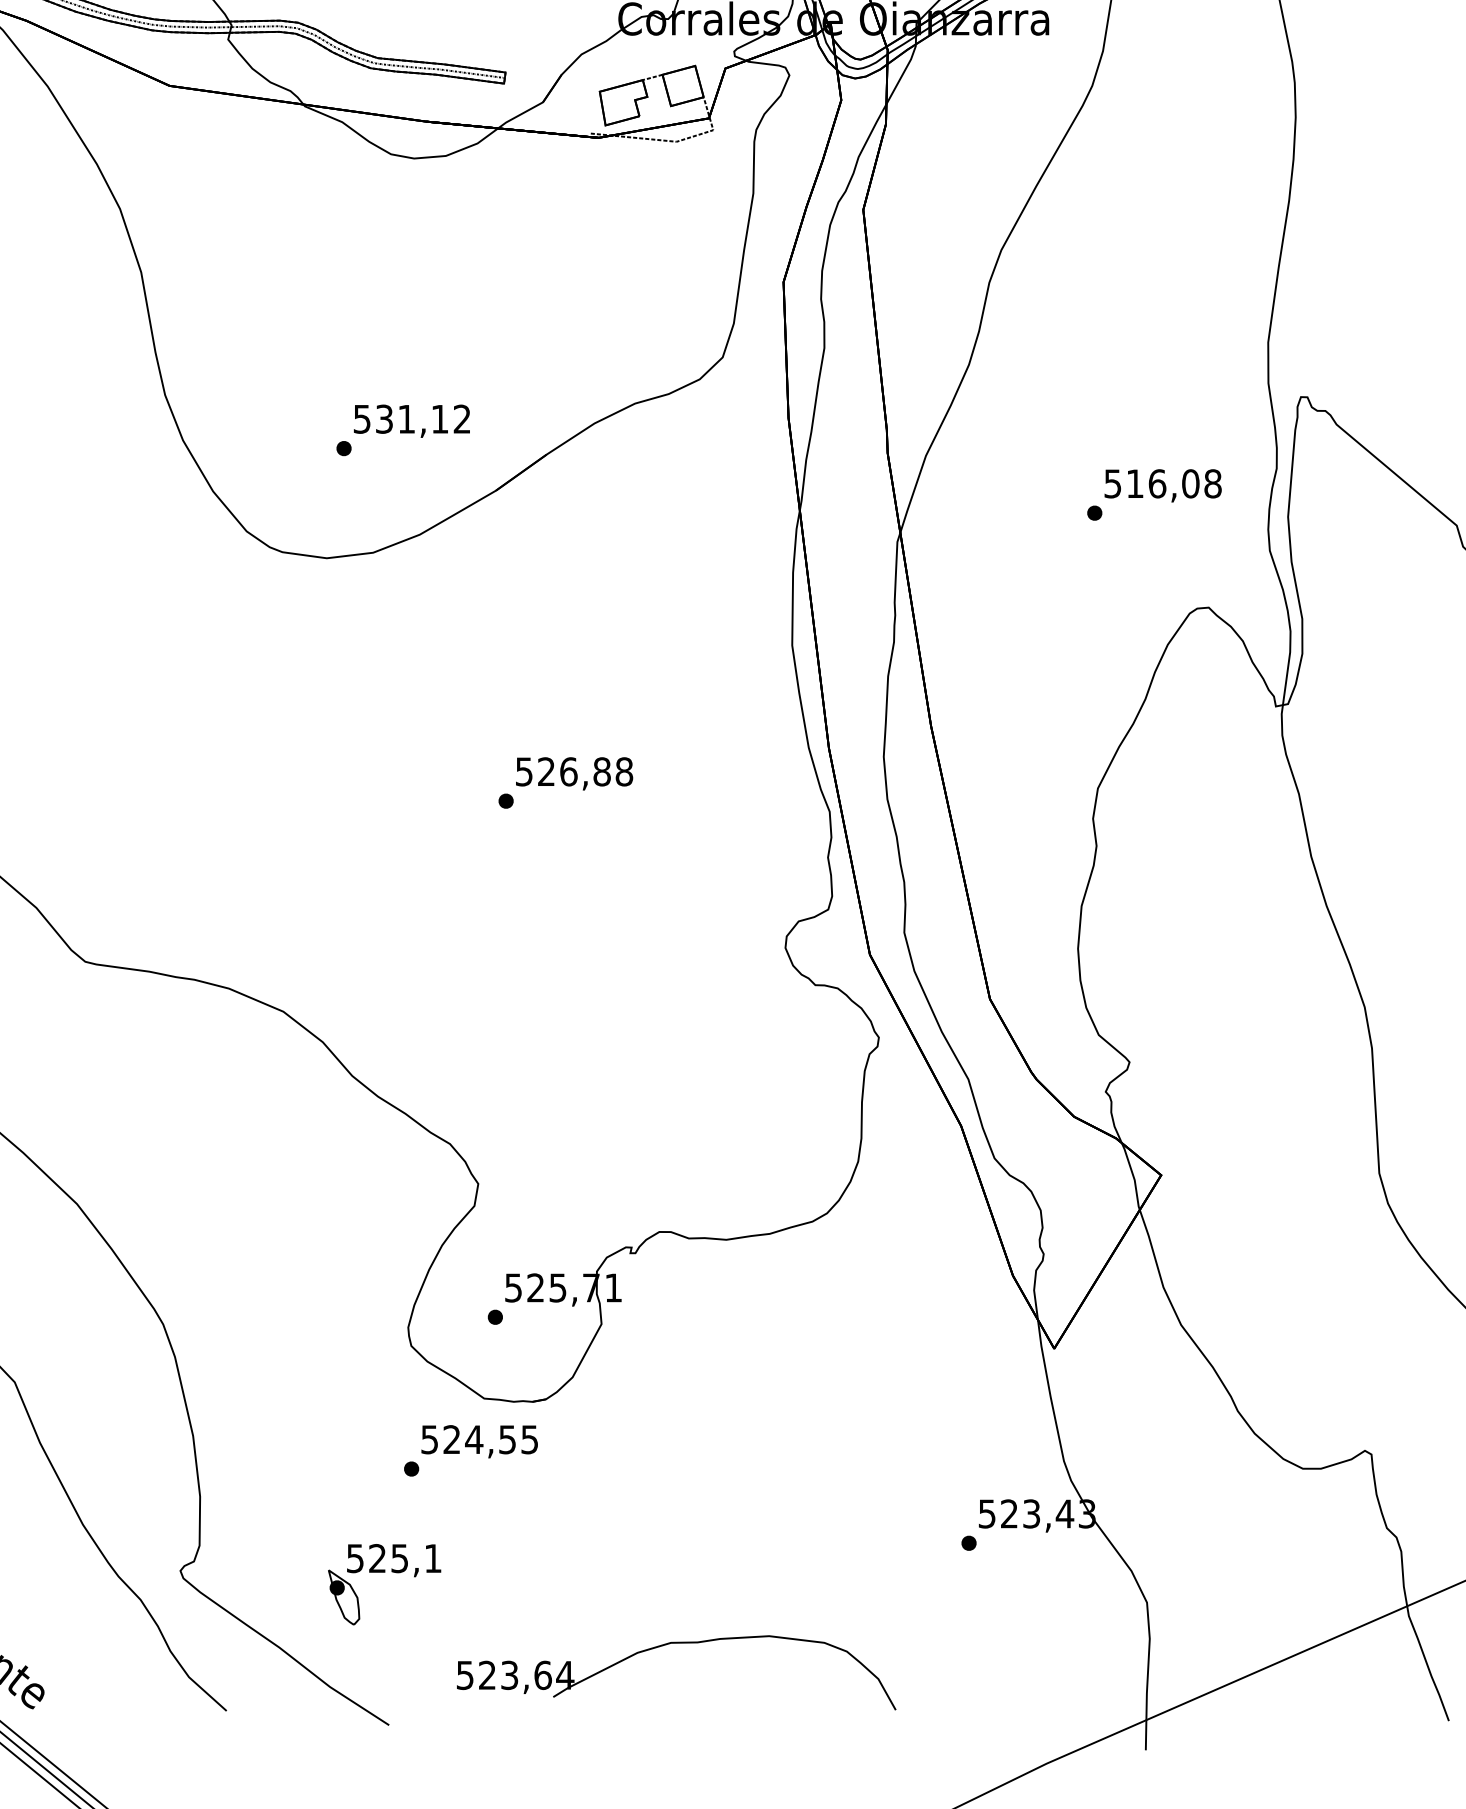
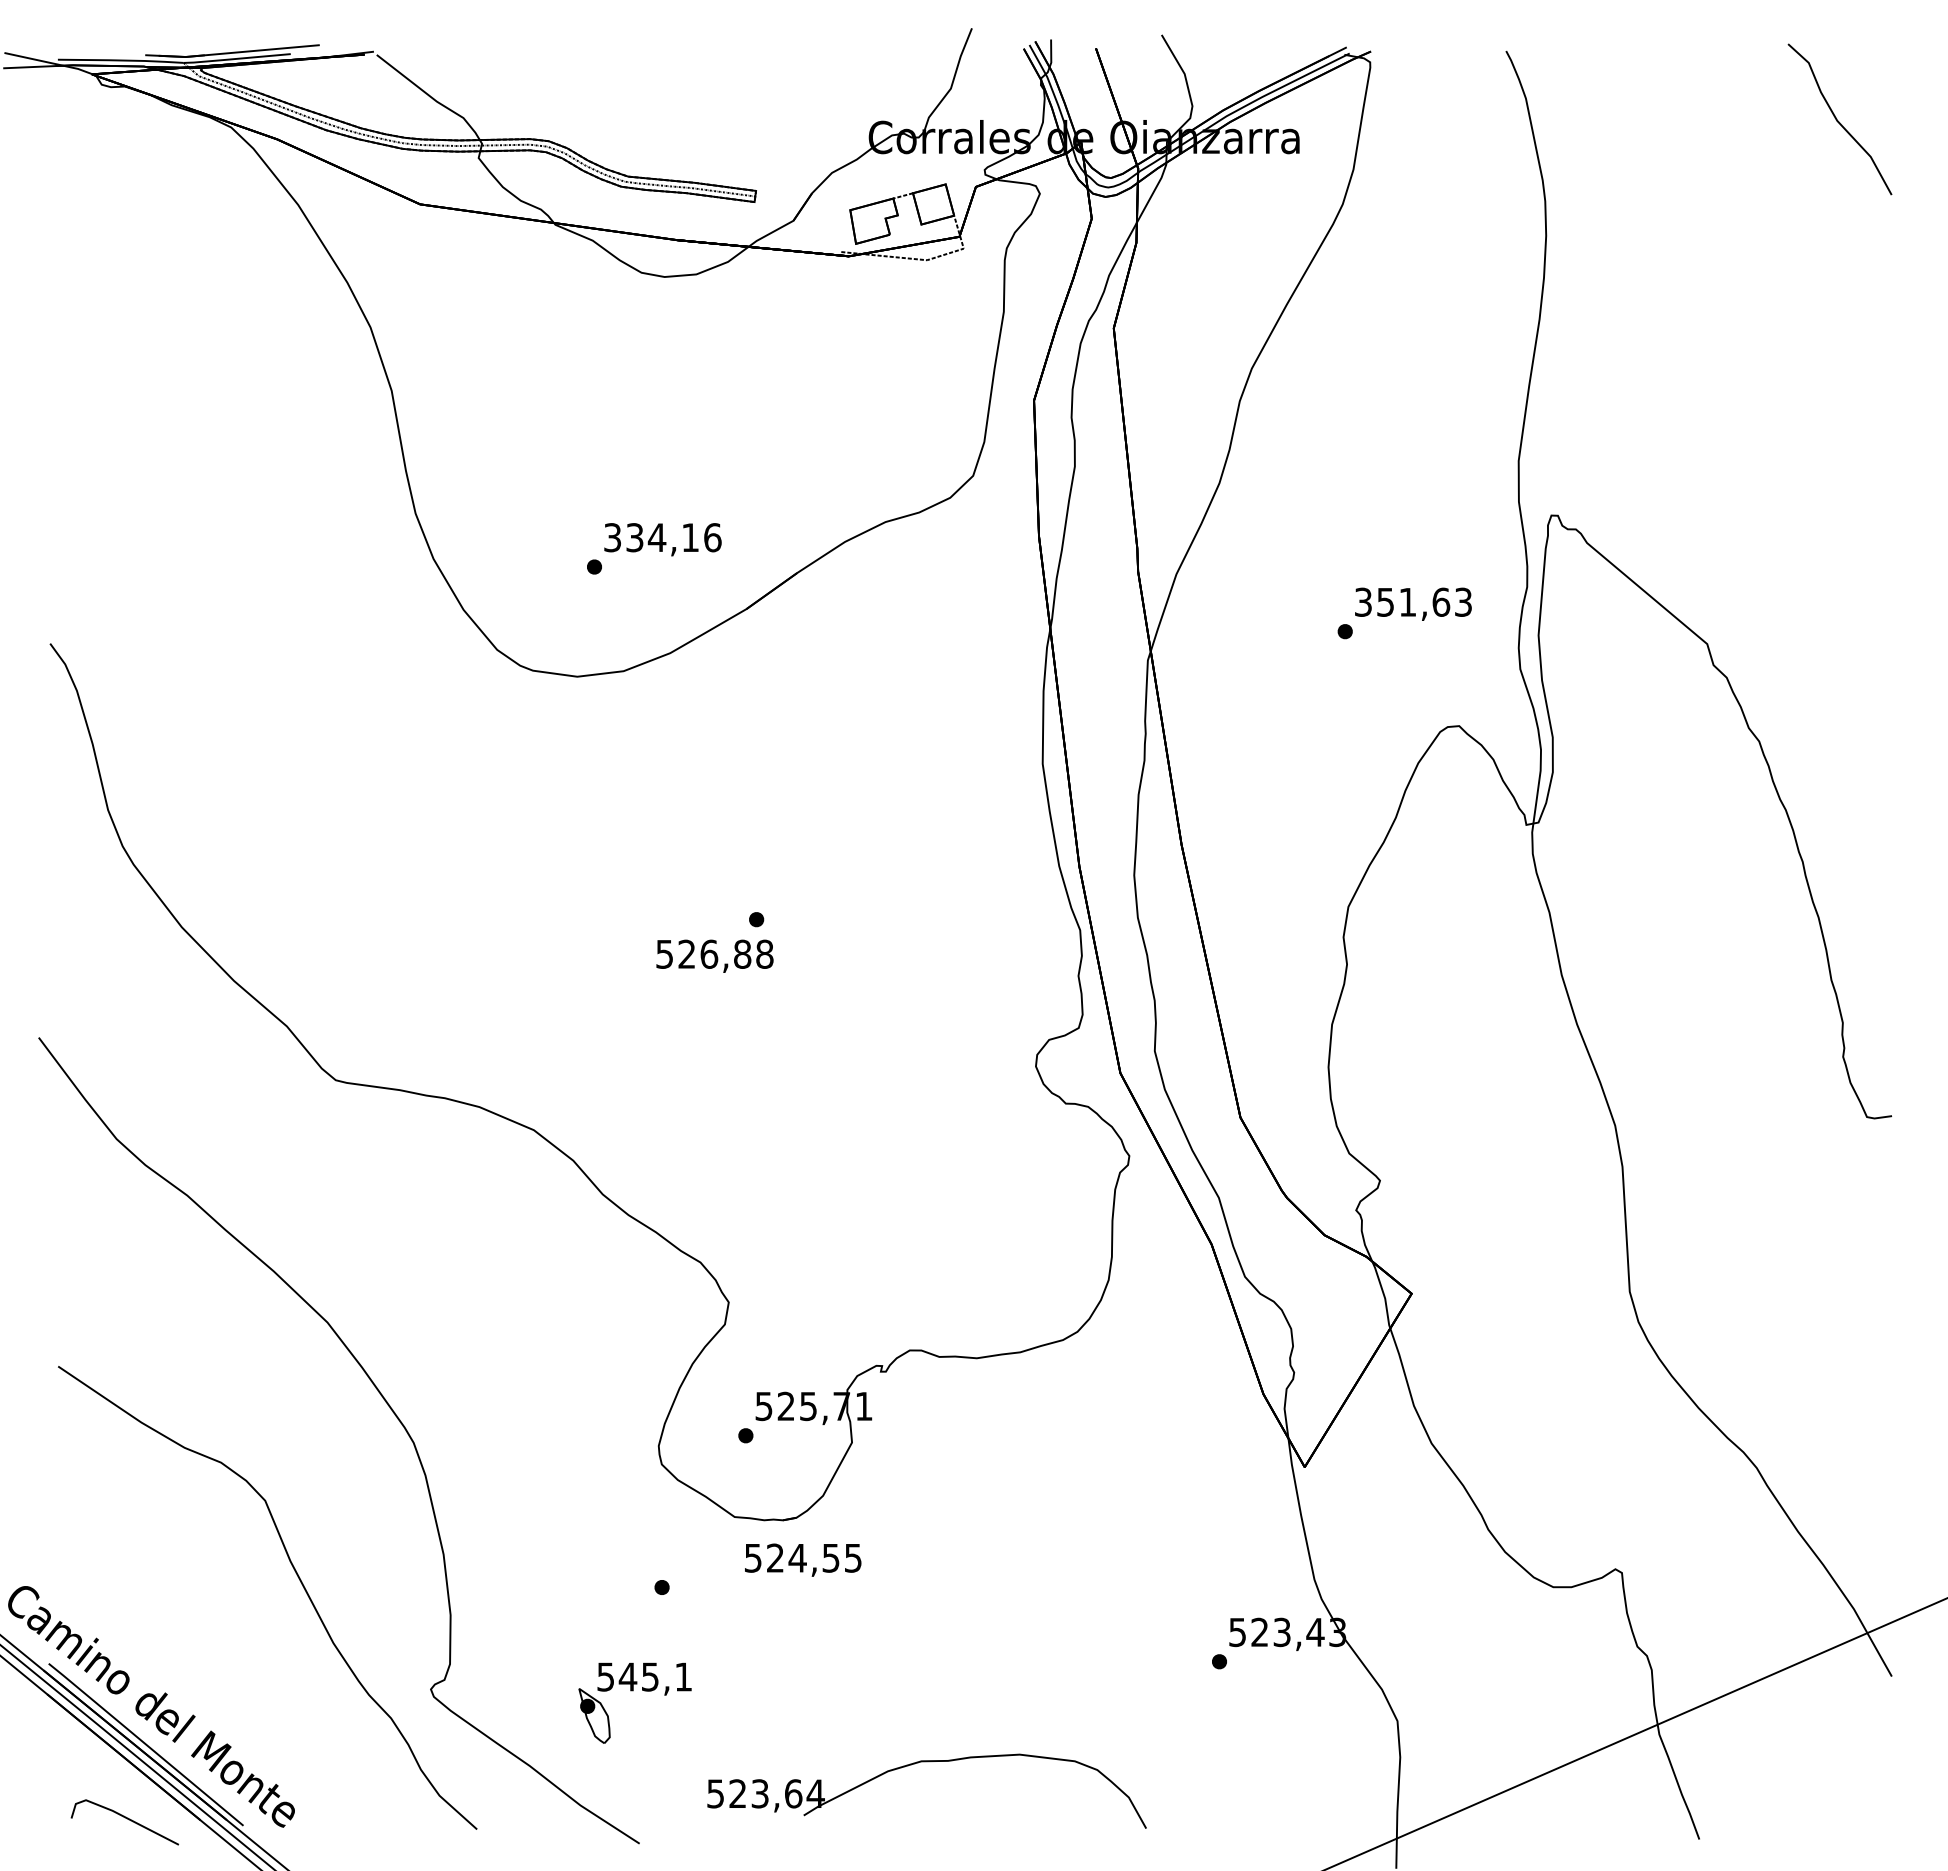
text: (412, 419) -> (662, 537), 531,12 -> 334,16
text: (1163, 483) -> (1413, 601), 516,08 -> 351,63
text: (574, 773) -> (714, 955), moved
text: (480, 1441) -> (803, 1559), moved
text: (377, 1558) -> (627, 1676), 525,1 -> 545,1

